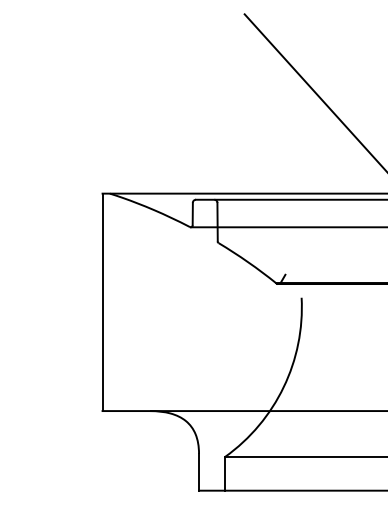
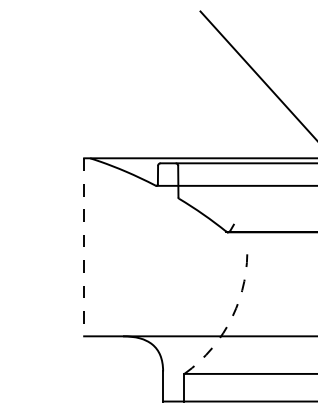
line: (102, 302) -> (84, 247), solid -> dashed
arc: (283, 387) -> (232, 317), solid -> dashed

